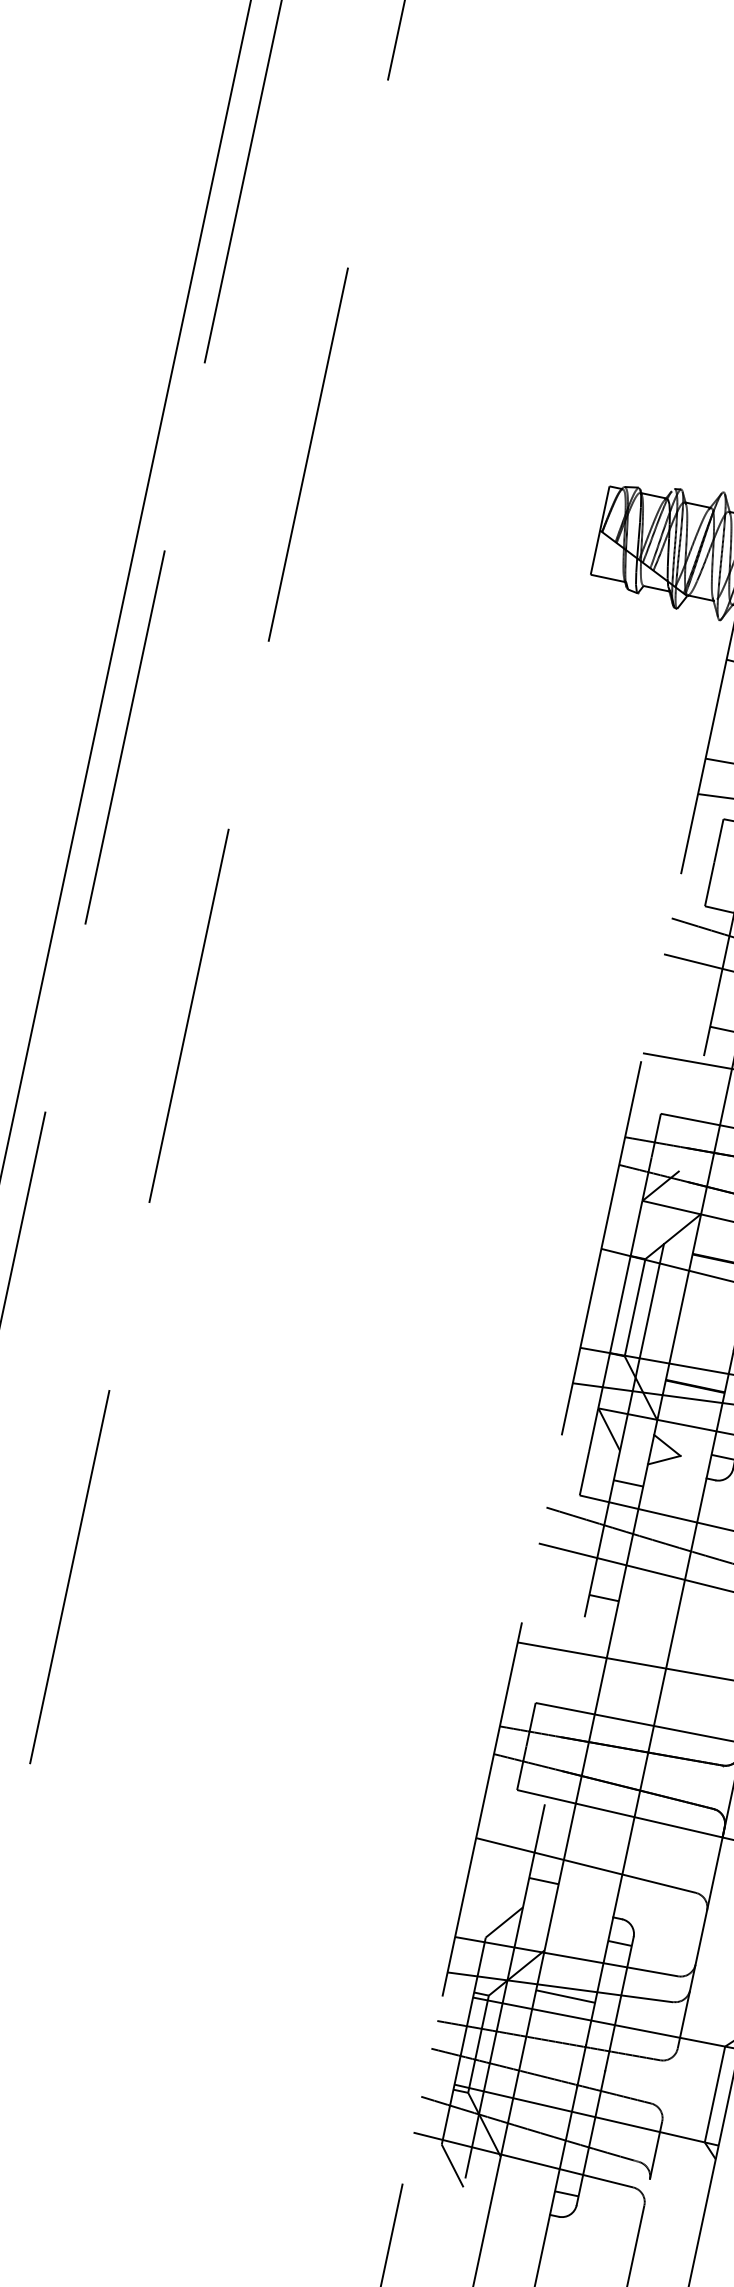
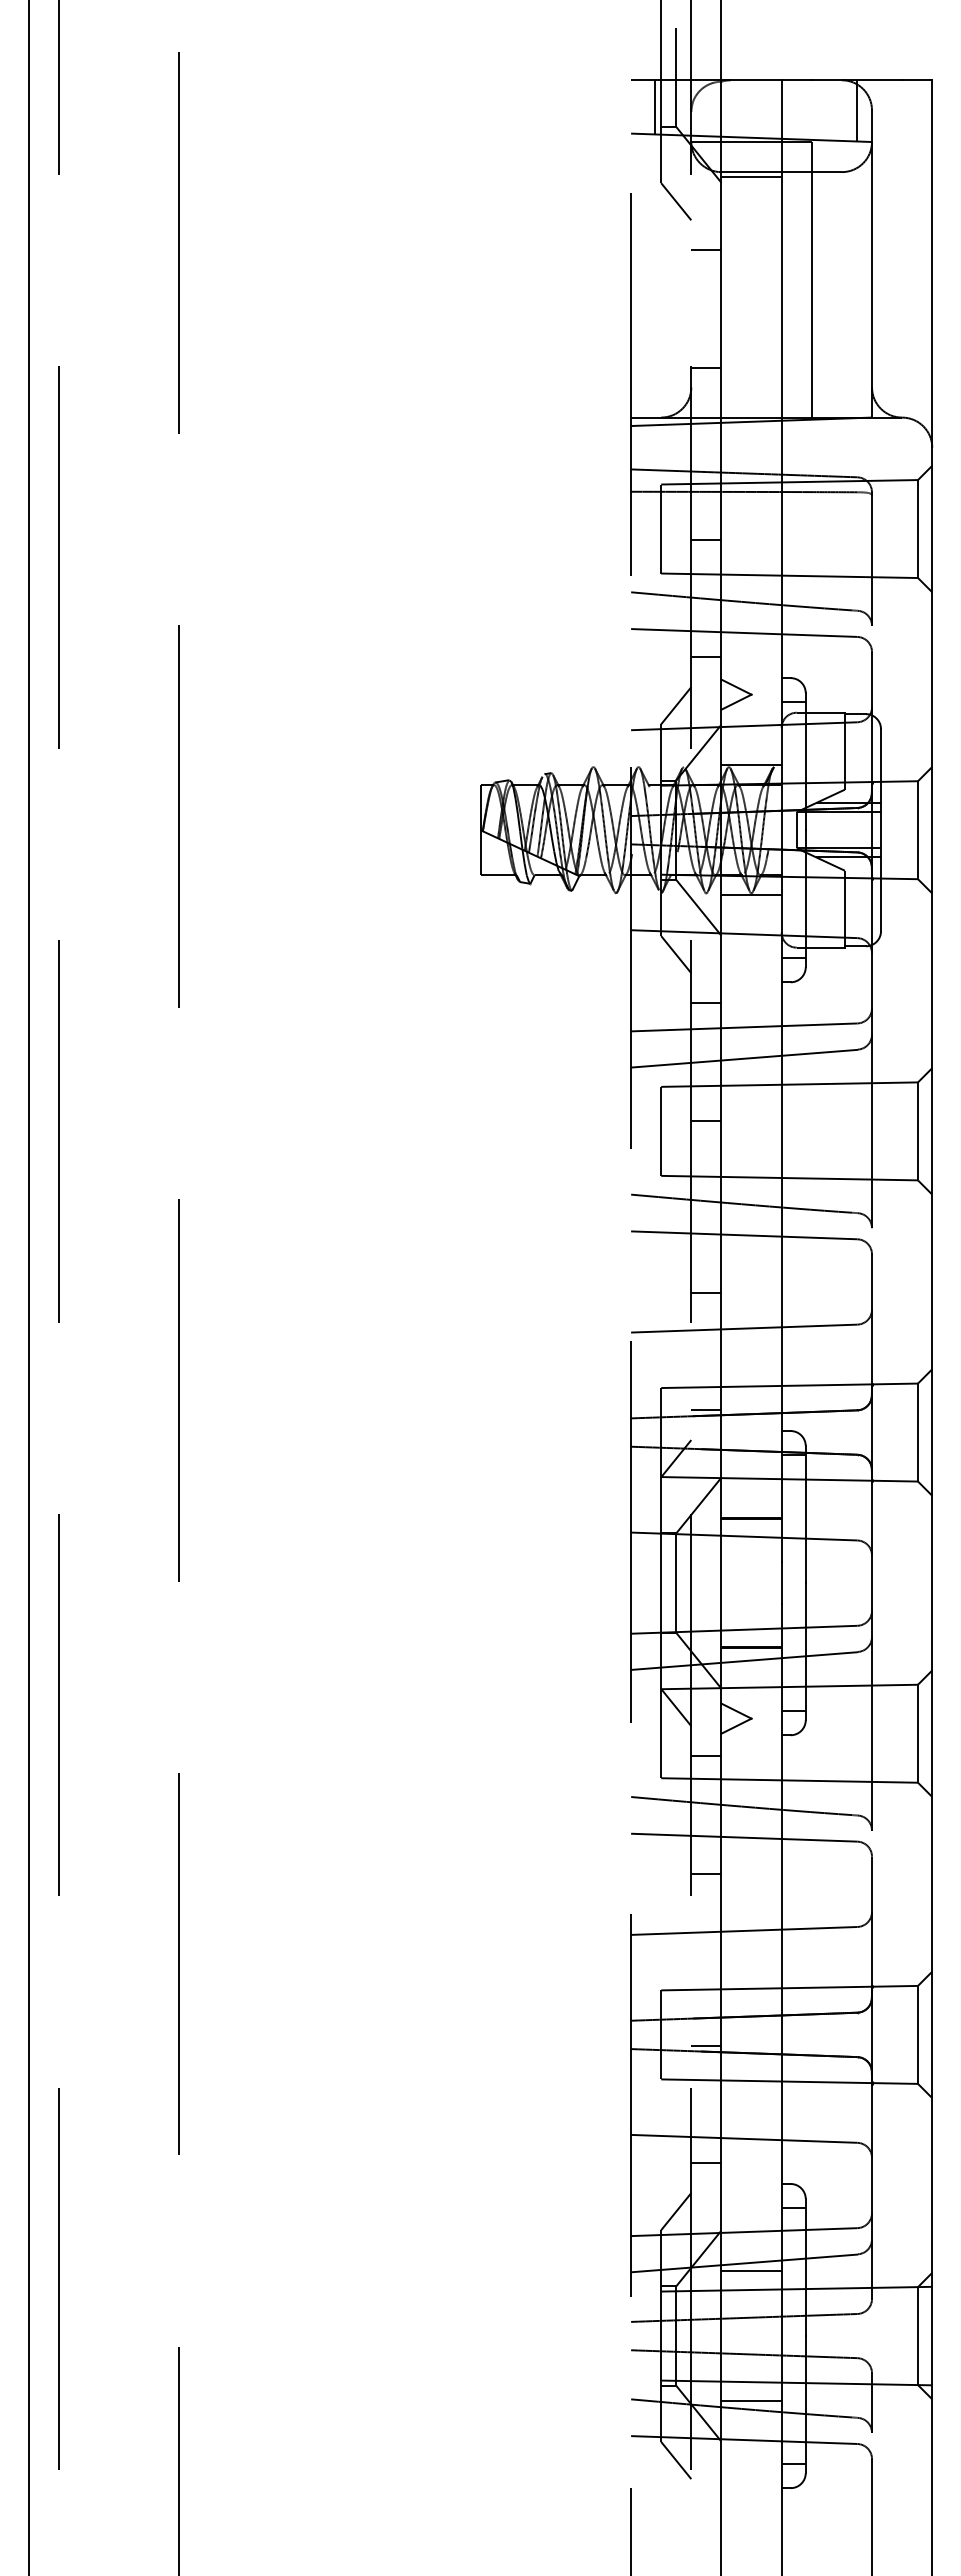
line: (700, 1144) -> (706, 1409), added
line: (568, 1766) -> (706, 2045), added
line: (538, 2122) -> (751, 2400), added

